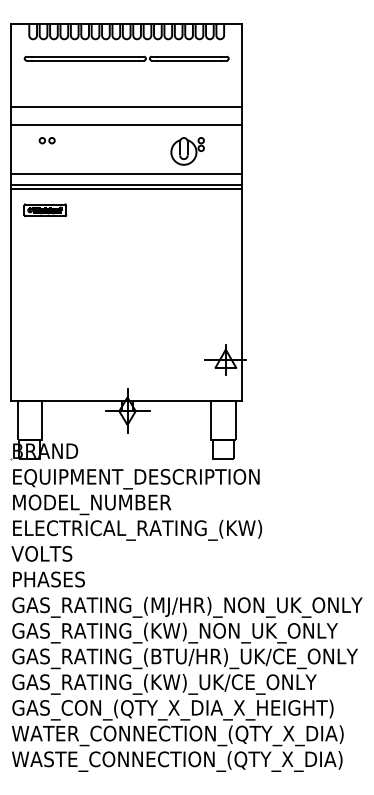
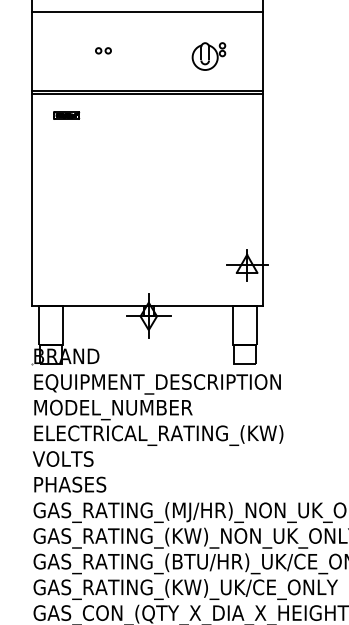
line: (126, 125) -> (147, 30), removed
part: (46, 140) -> (102, 50), moved
line: (126, 174) -> (147, 79), removed
part: (45, 210) -> (66, 115), size x0.6

